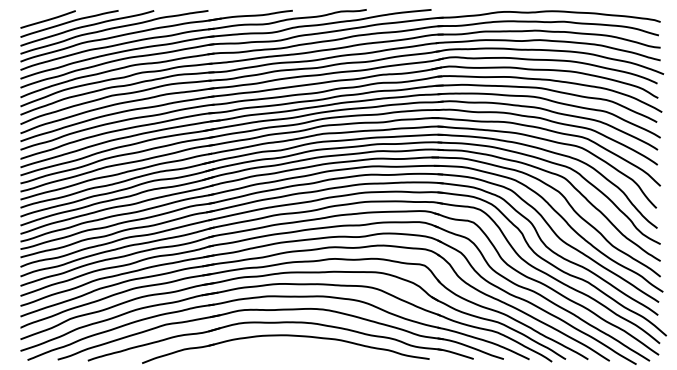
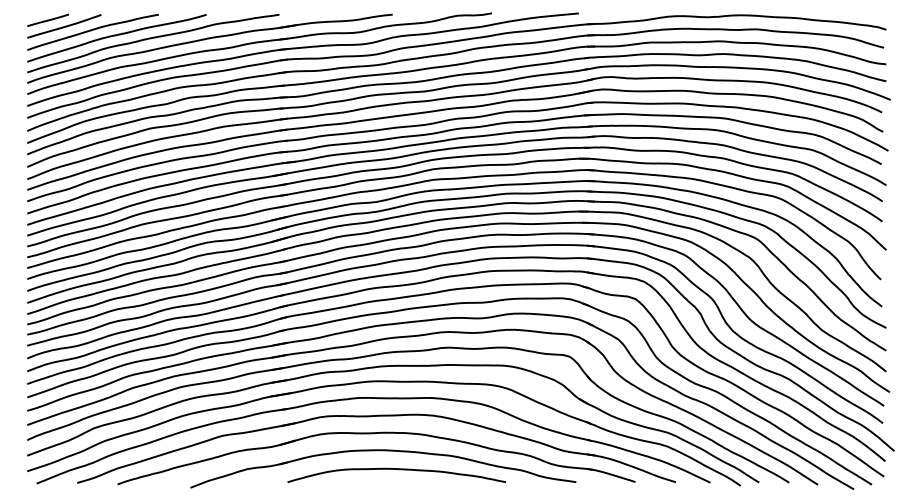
line: (36, 14) -> (48, 19), added
curve: (295, 349) -> (396, 469), added

